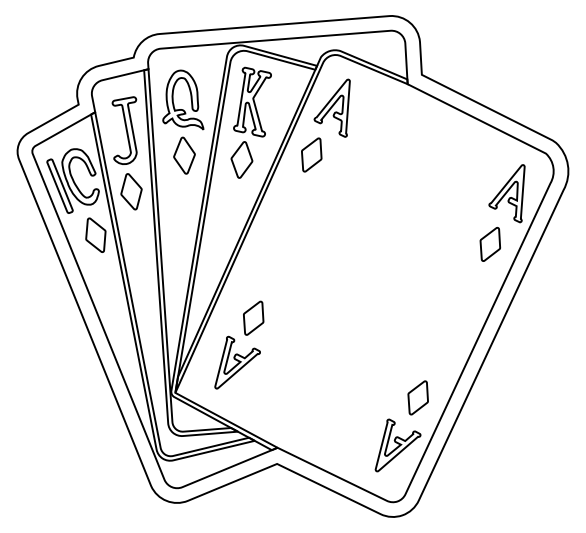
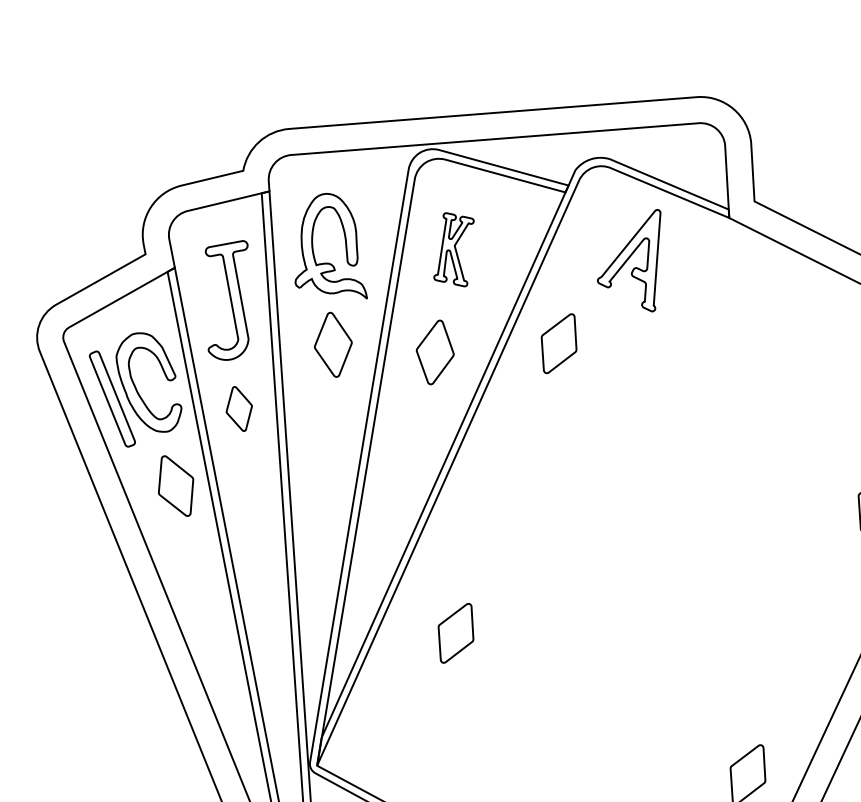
part: (252, 101) -> (453, 248), size x0.6
part: (331, 107) -> (627, 259), moved
part: (131, 191) -> (239, 408), size x0.7
part: (237, 362) -> (427, 711), removed

